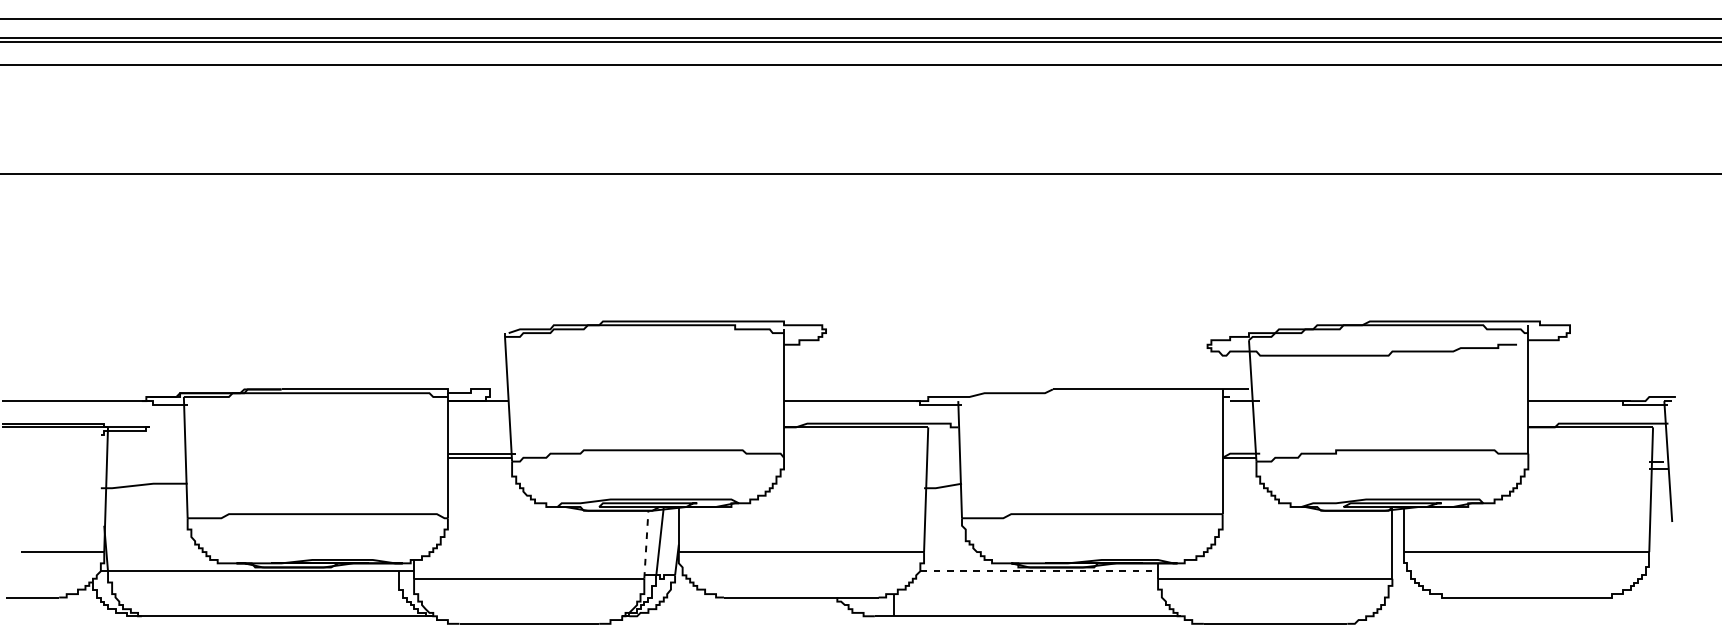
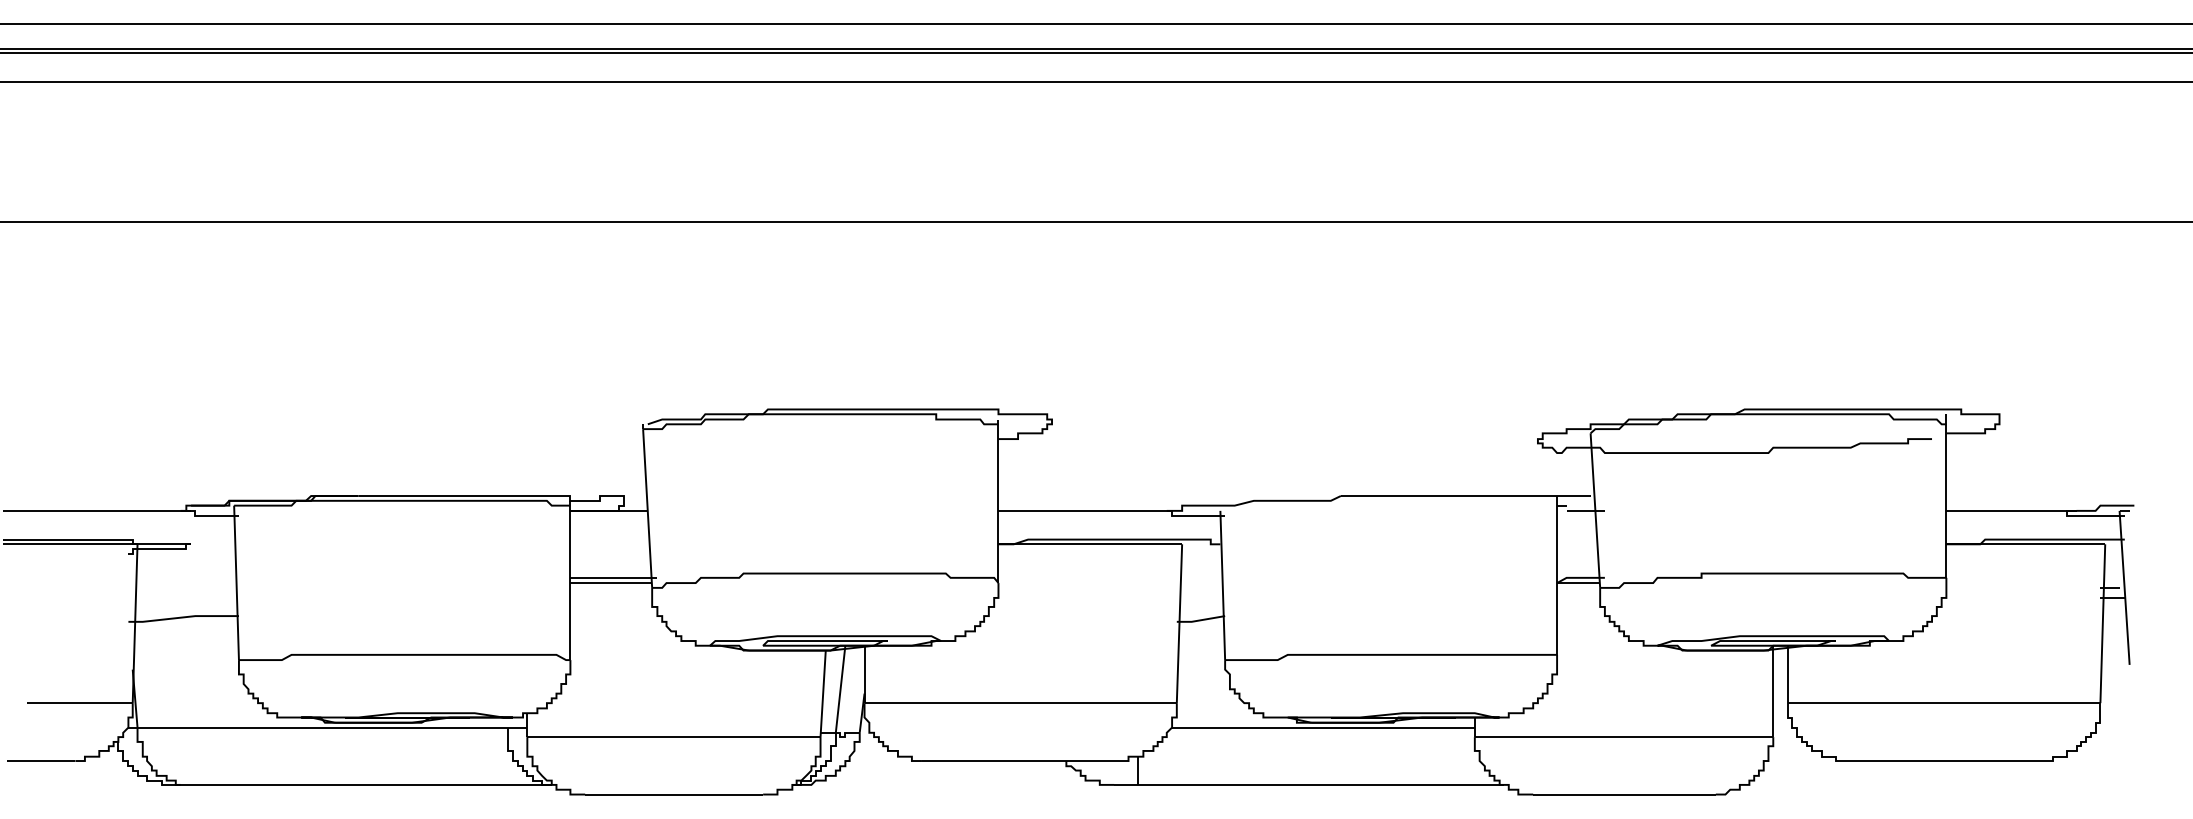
line: (646, 544) -> (823, 693), dashed -> solid
line: (1039, 571) -> (1323, 727), dashed -> solid

